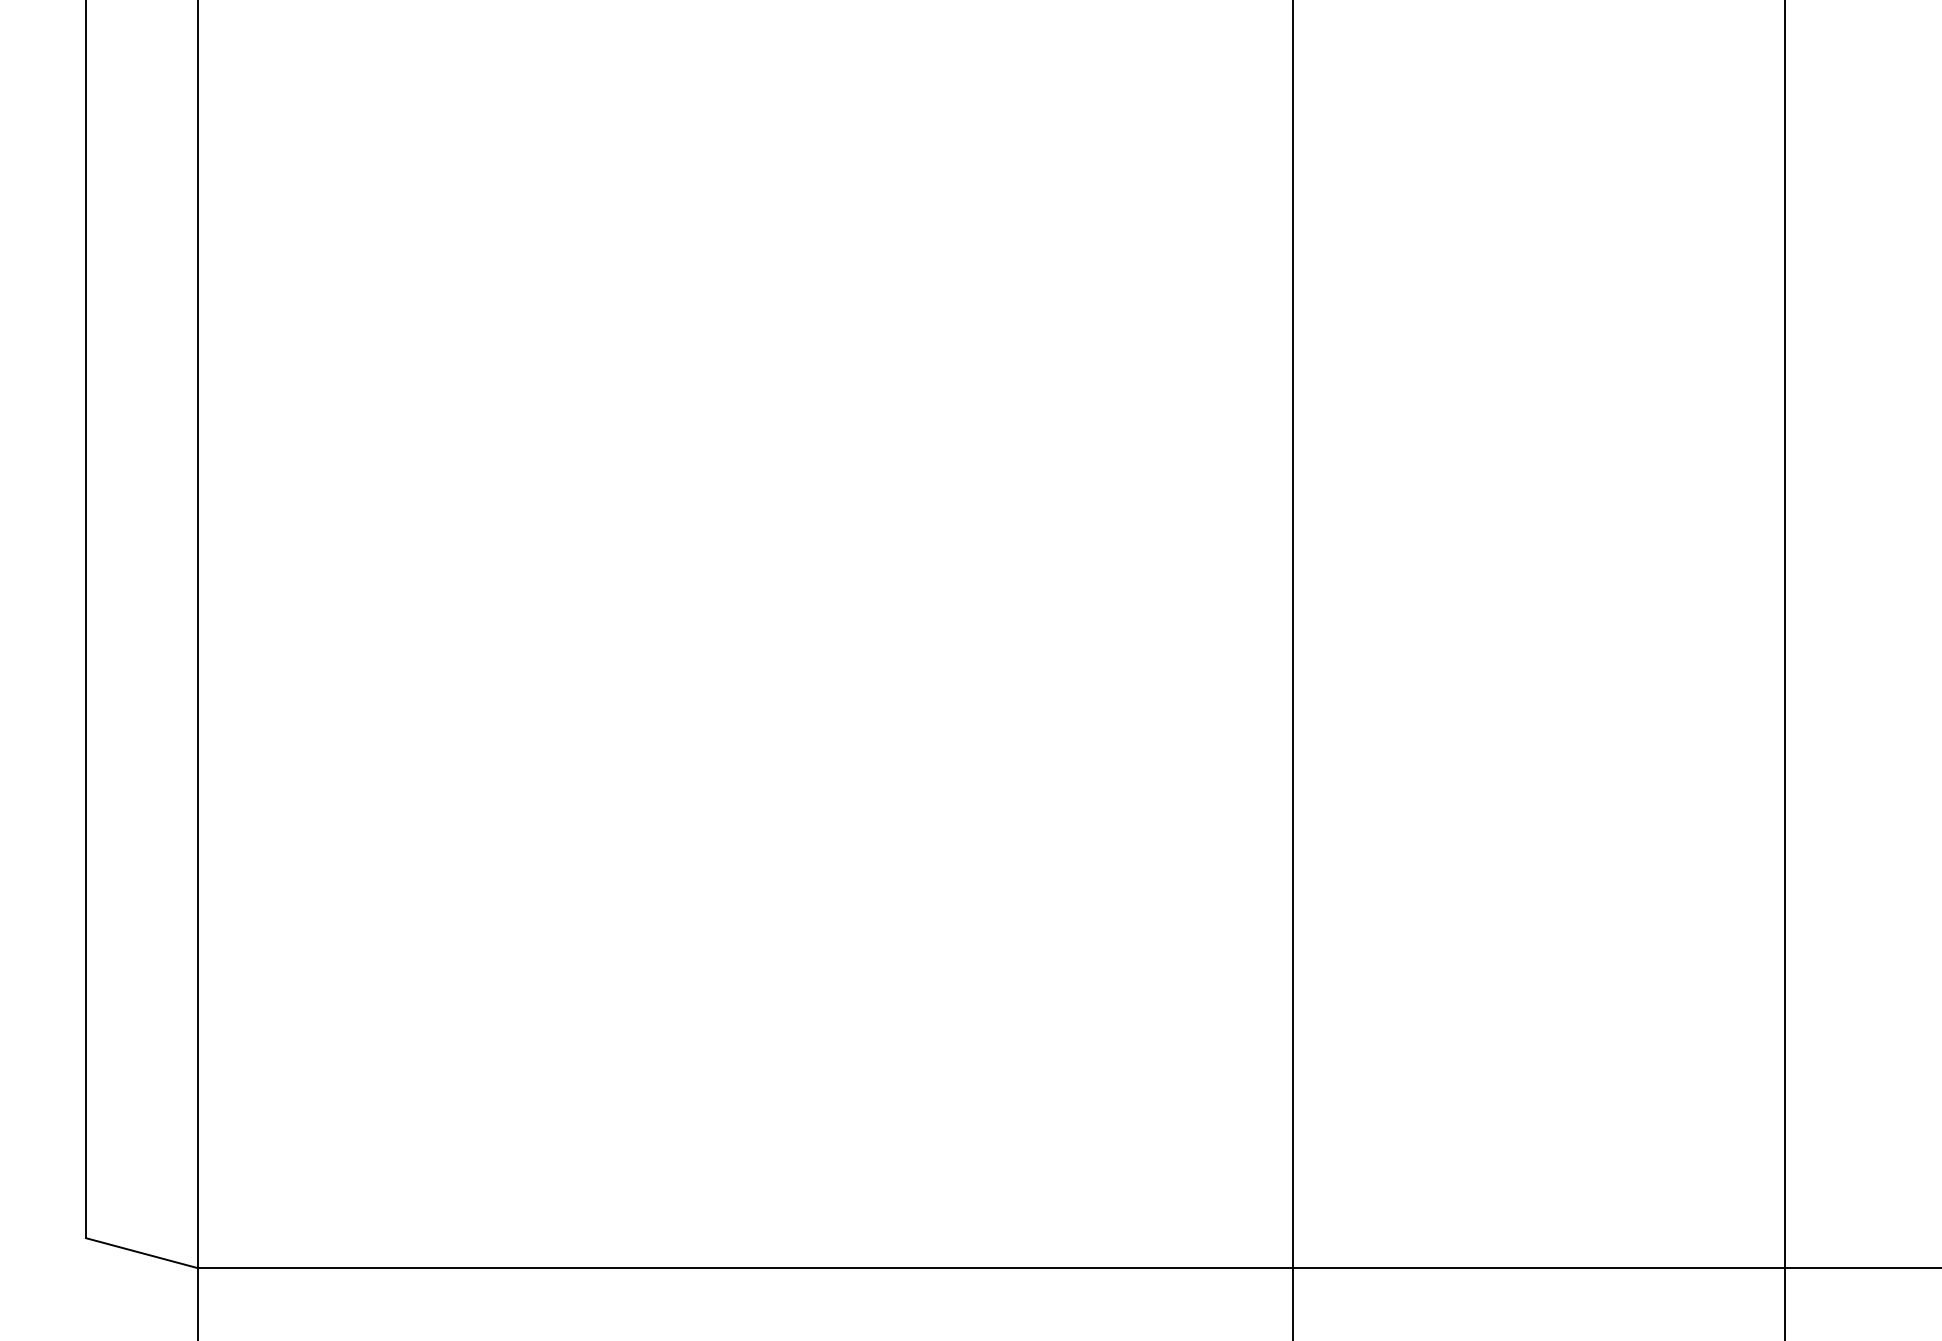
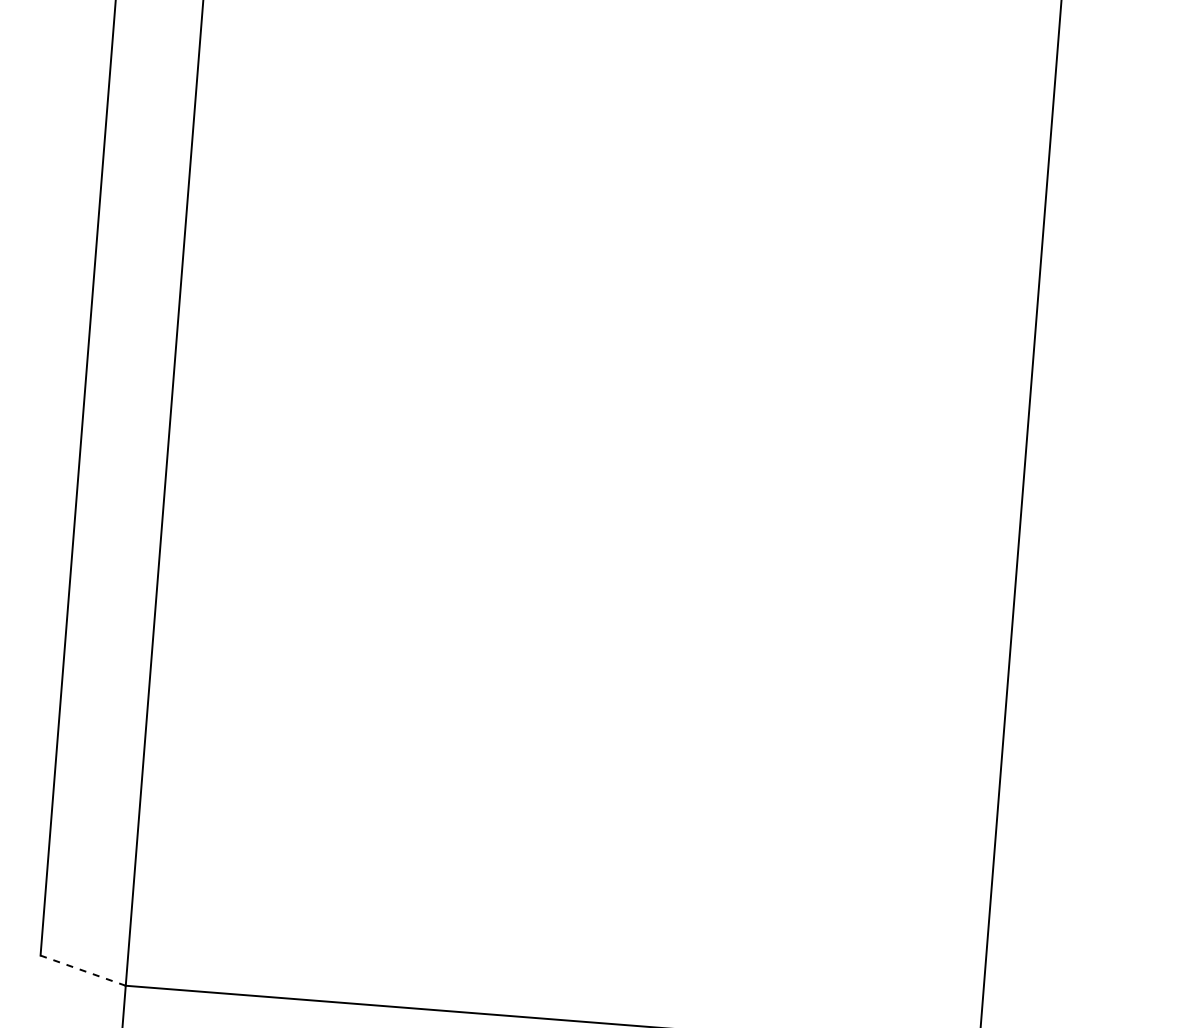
line: (141, 1253) -> (82, 970), solid -> dashed

